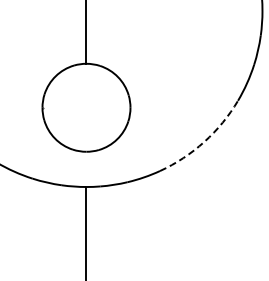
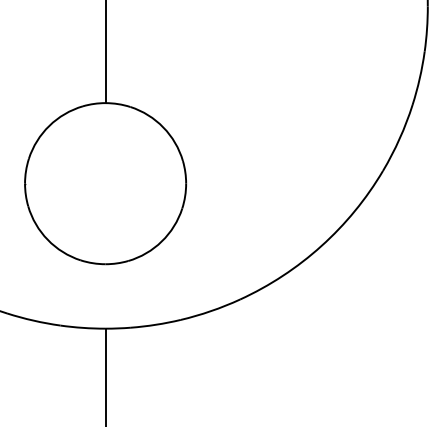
arc: (204, 141) -> (321, 245), dashed -> solid

